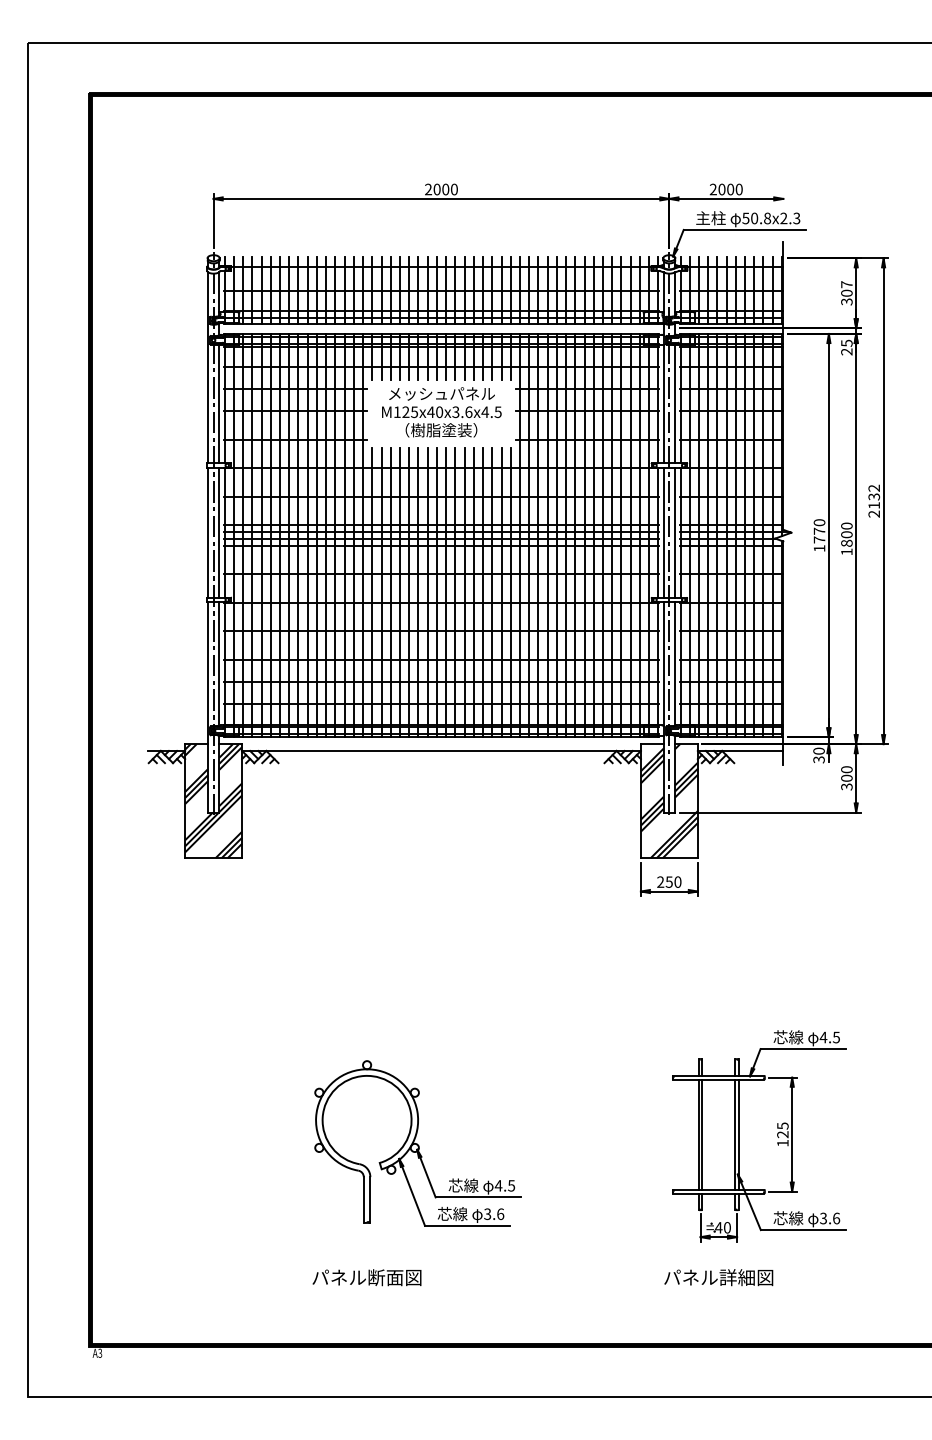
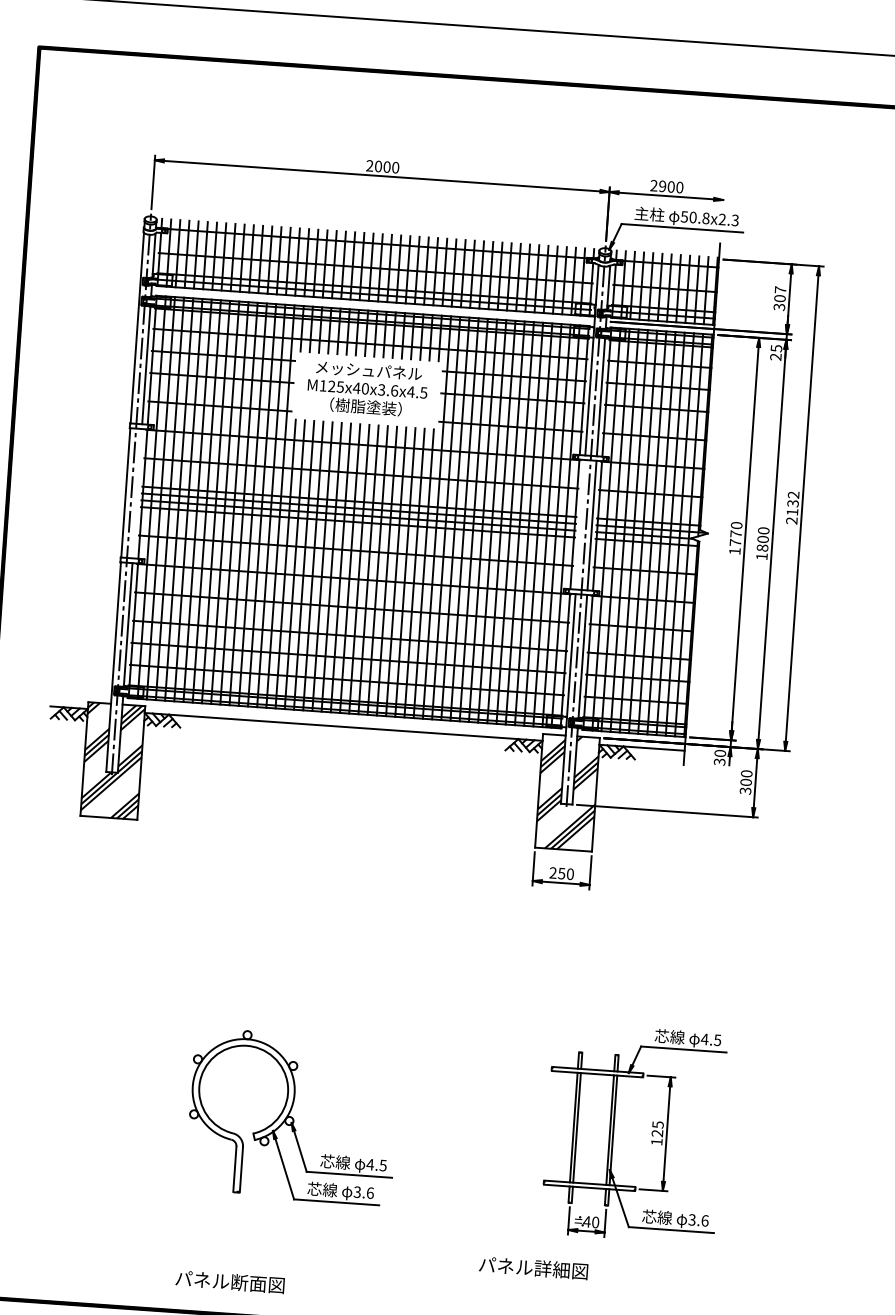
text: (721, 189) -> (662, 186), 2000 -> 2900
line: (219, 532) -> (137, 493), removed
line: (663, 532) -> (580, 524), removed
text: (366, 1277) -> (229, 1281), moved
text: (718, 1277) -> (533, 1267), moved

